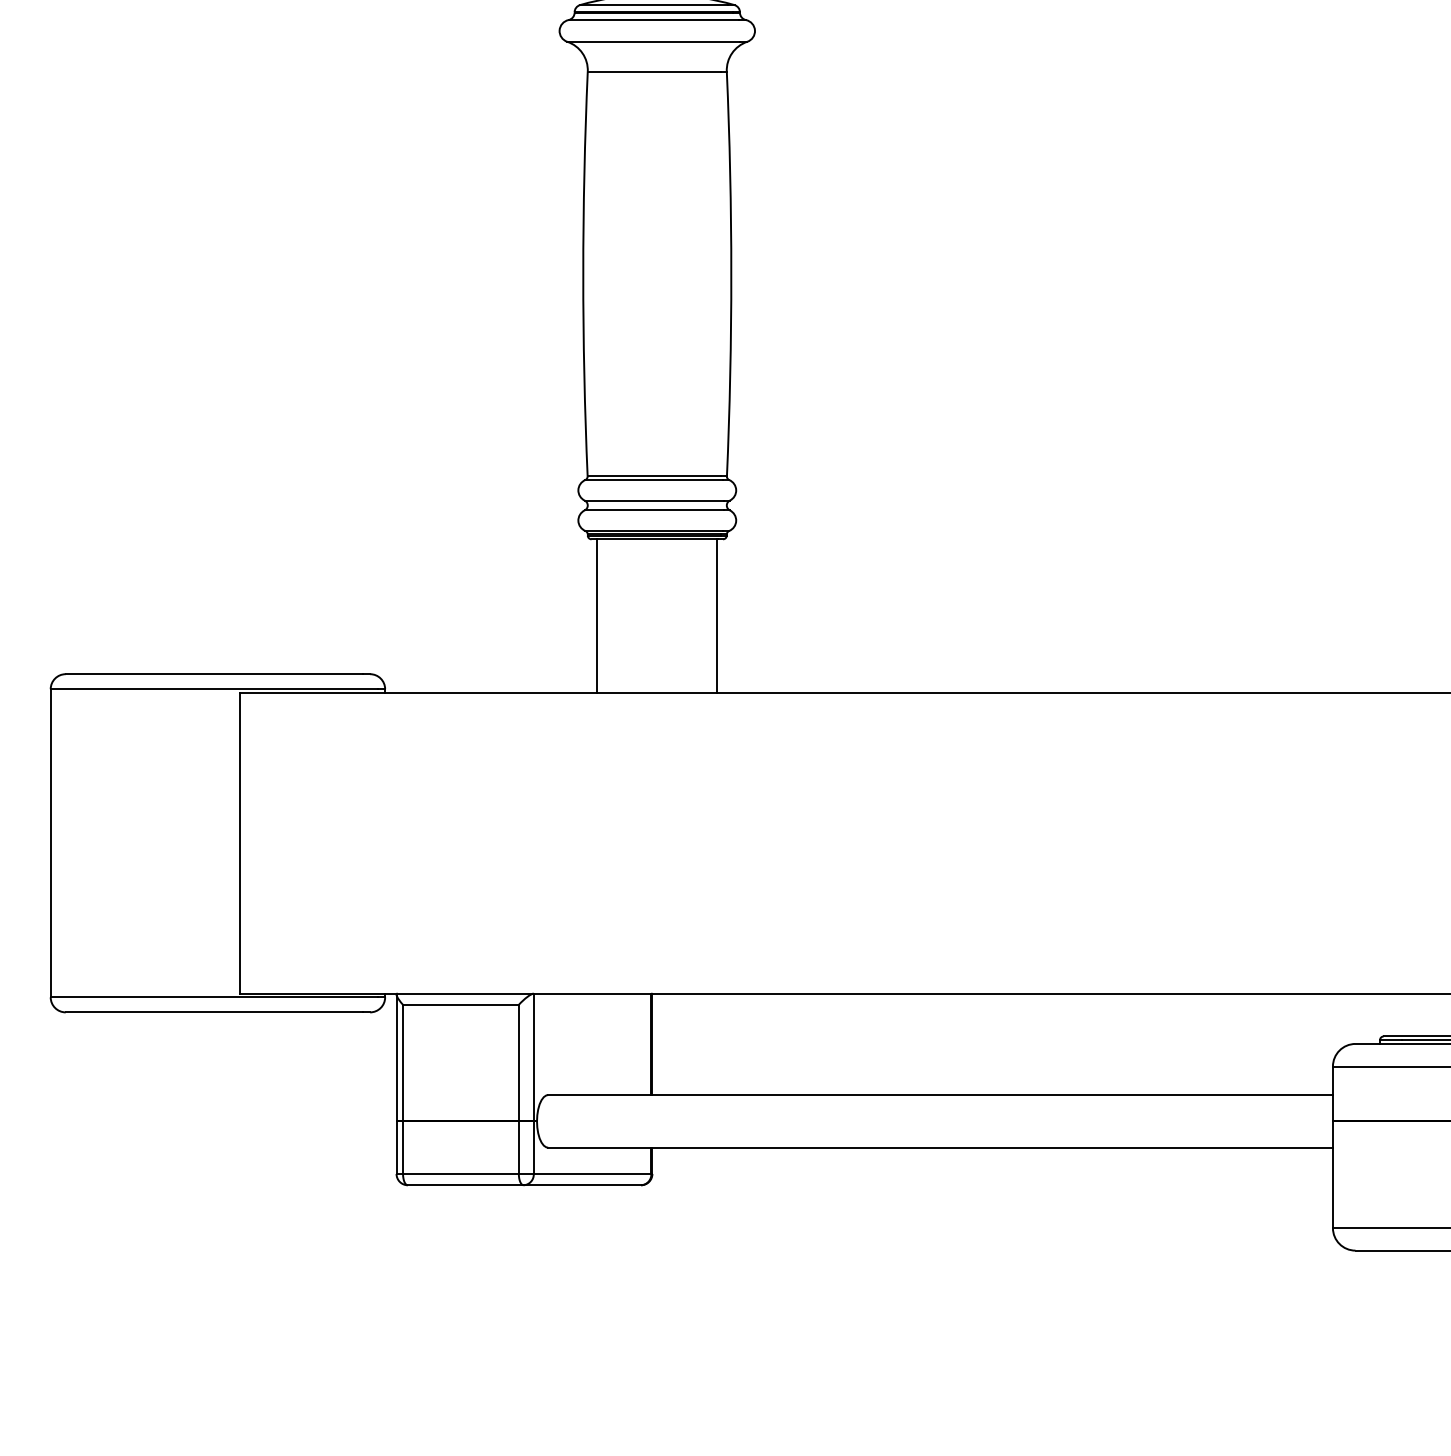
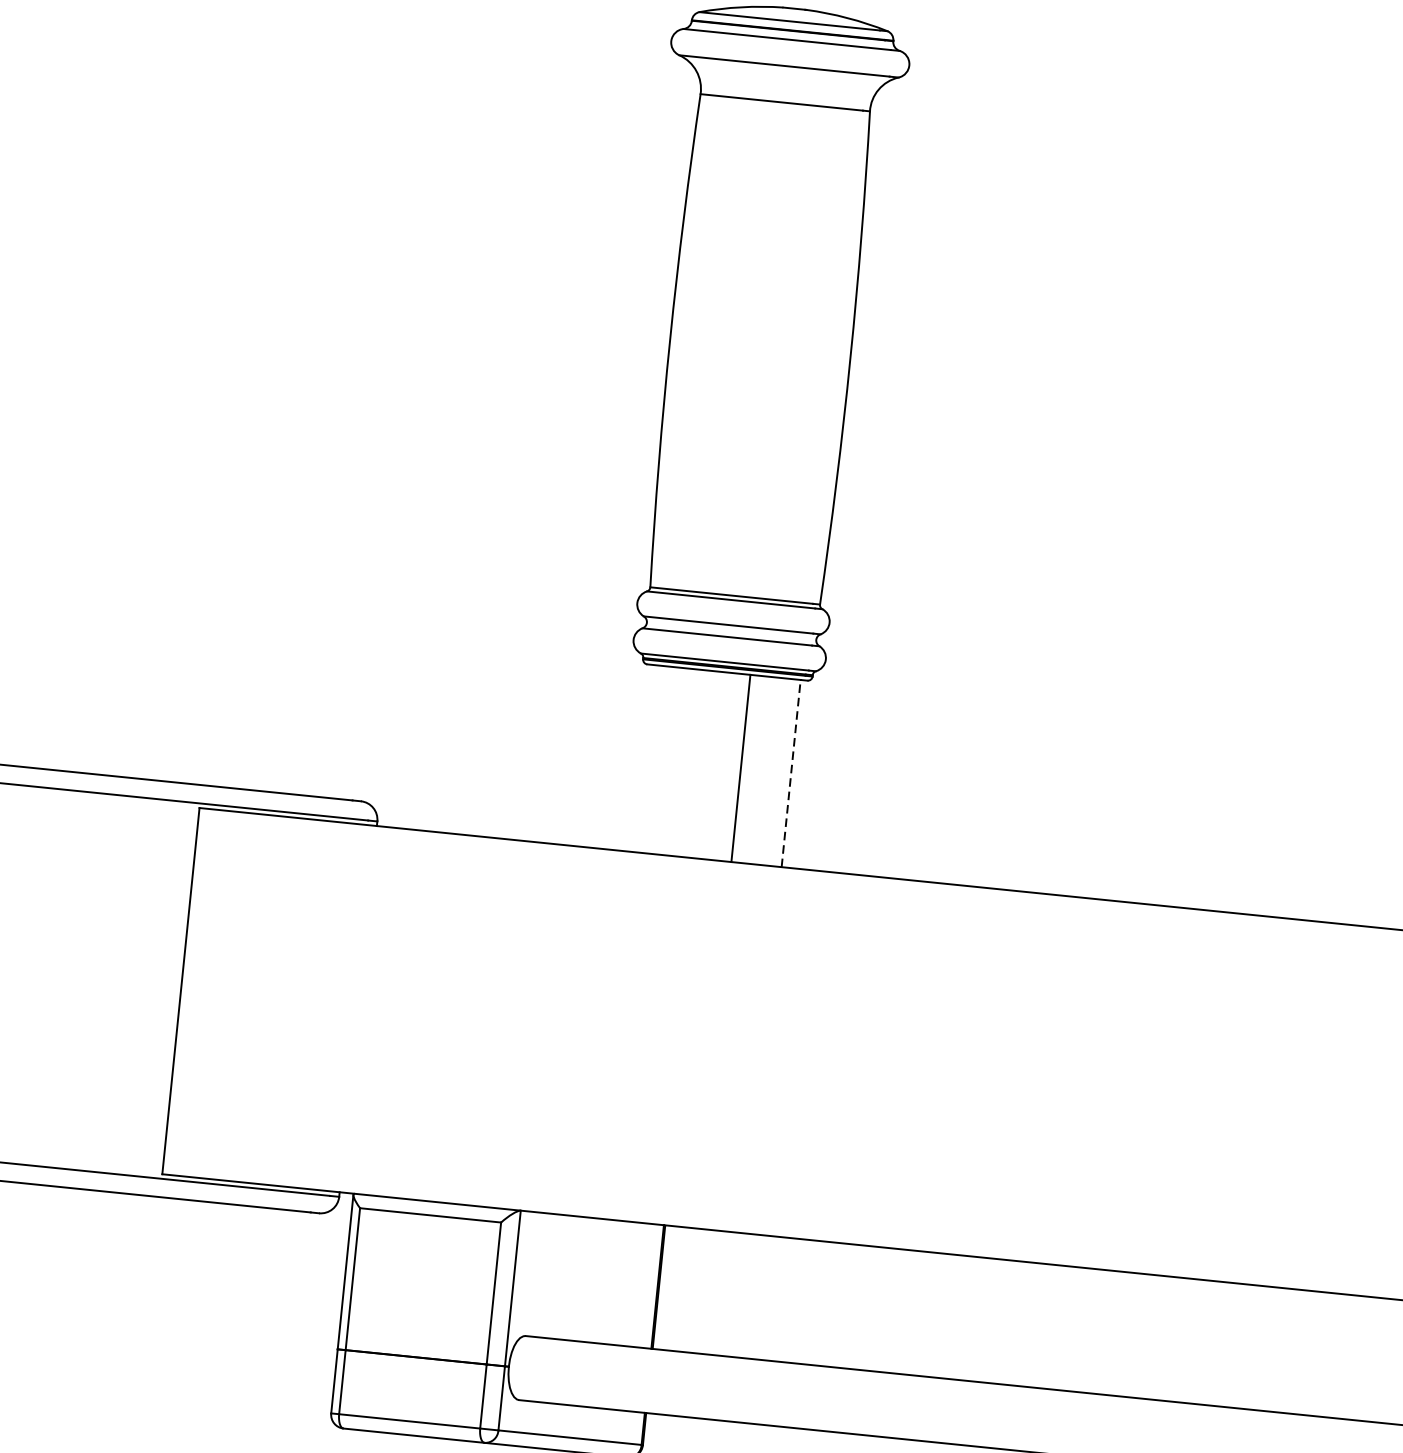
line: (597, 615) -> (741, 767), moved
line: (717, 616) -> (791, 773), solid -> dashed

